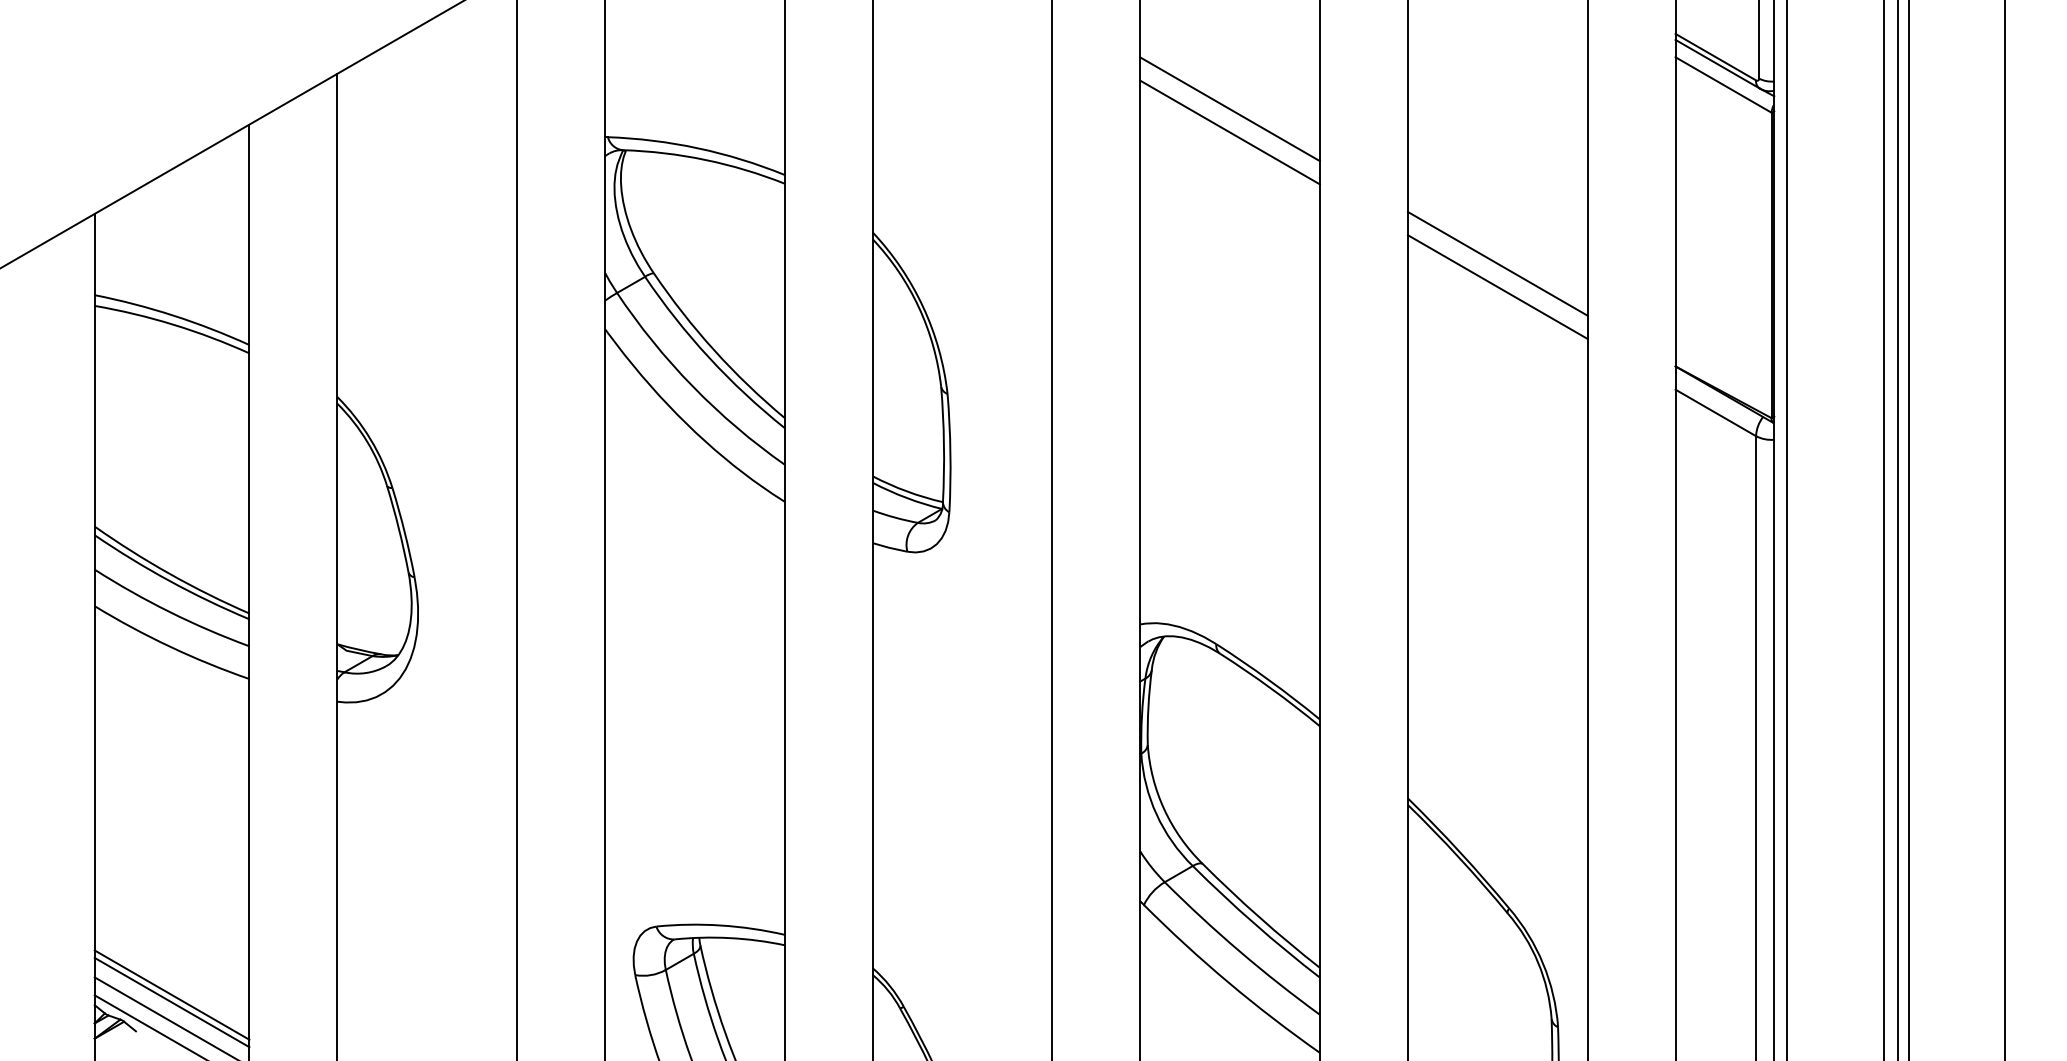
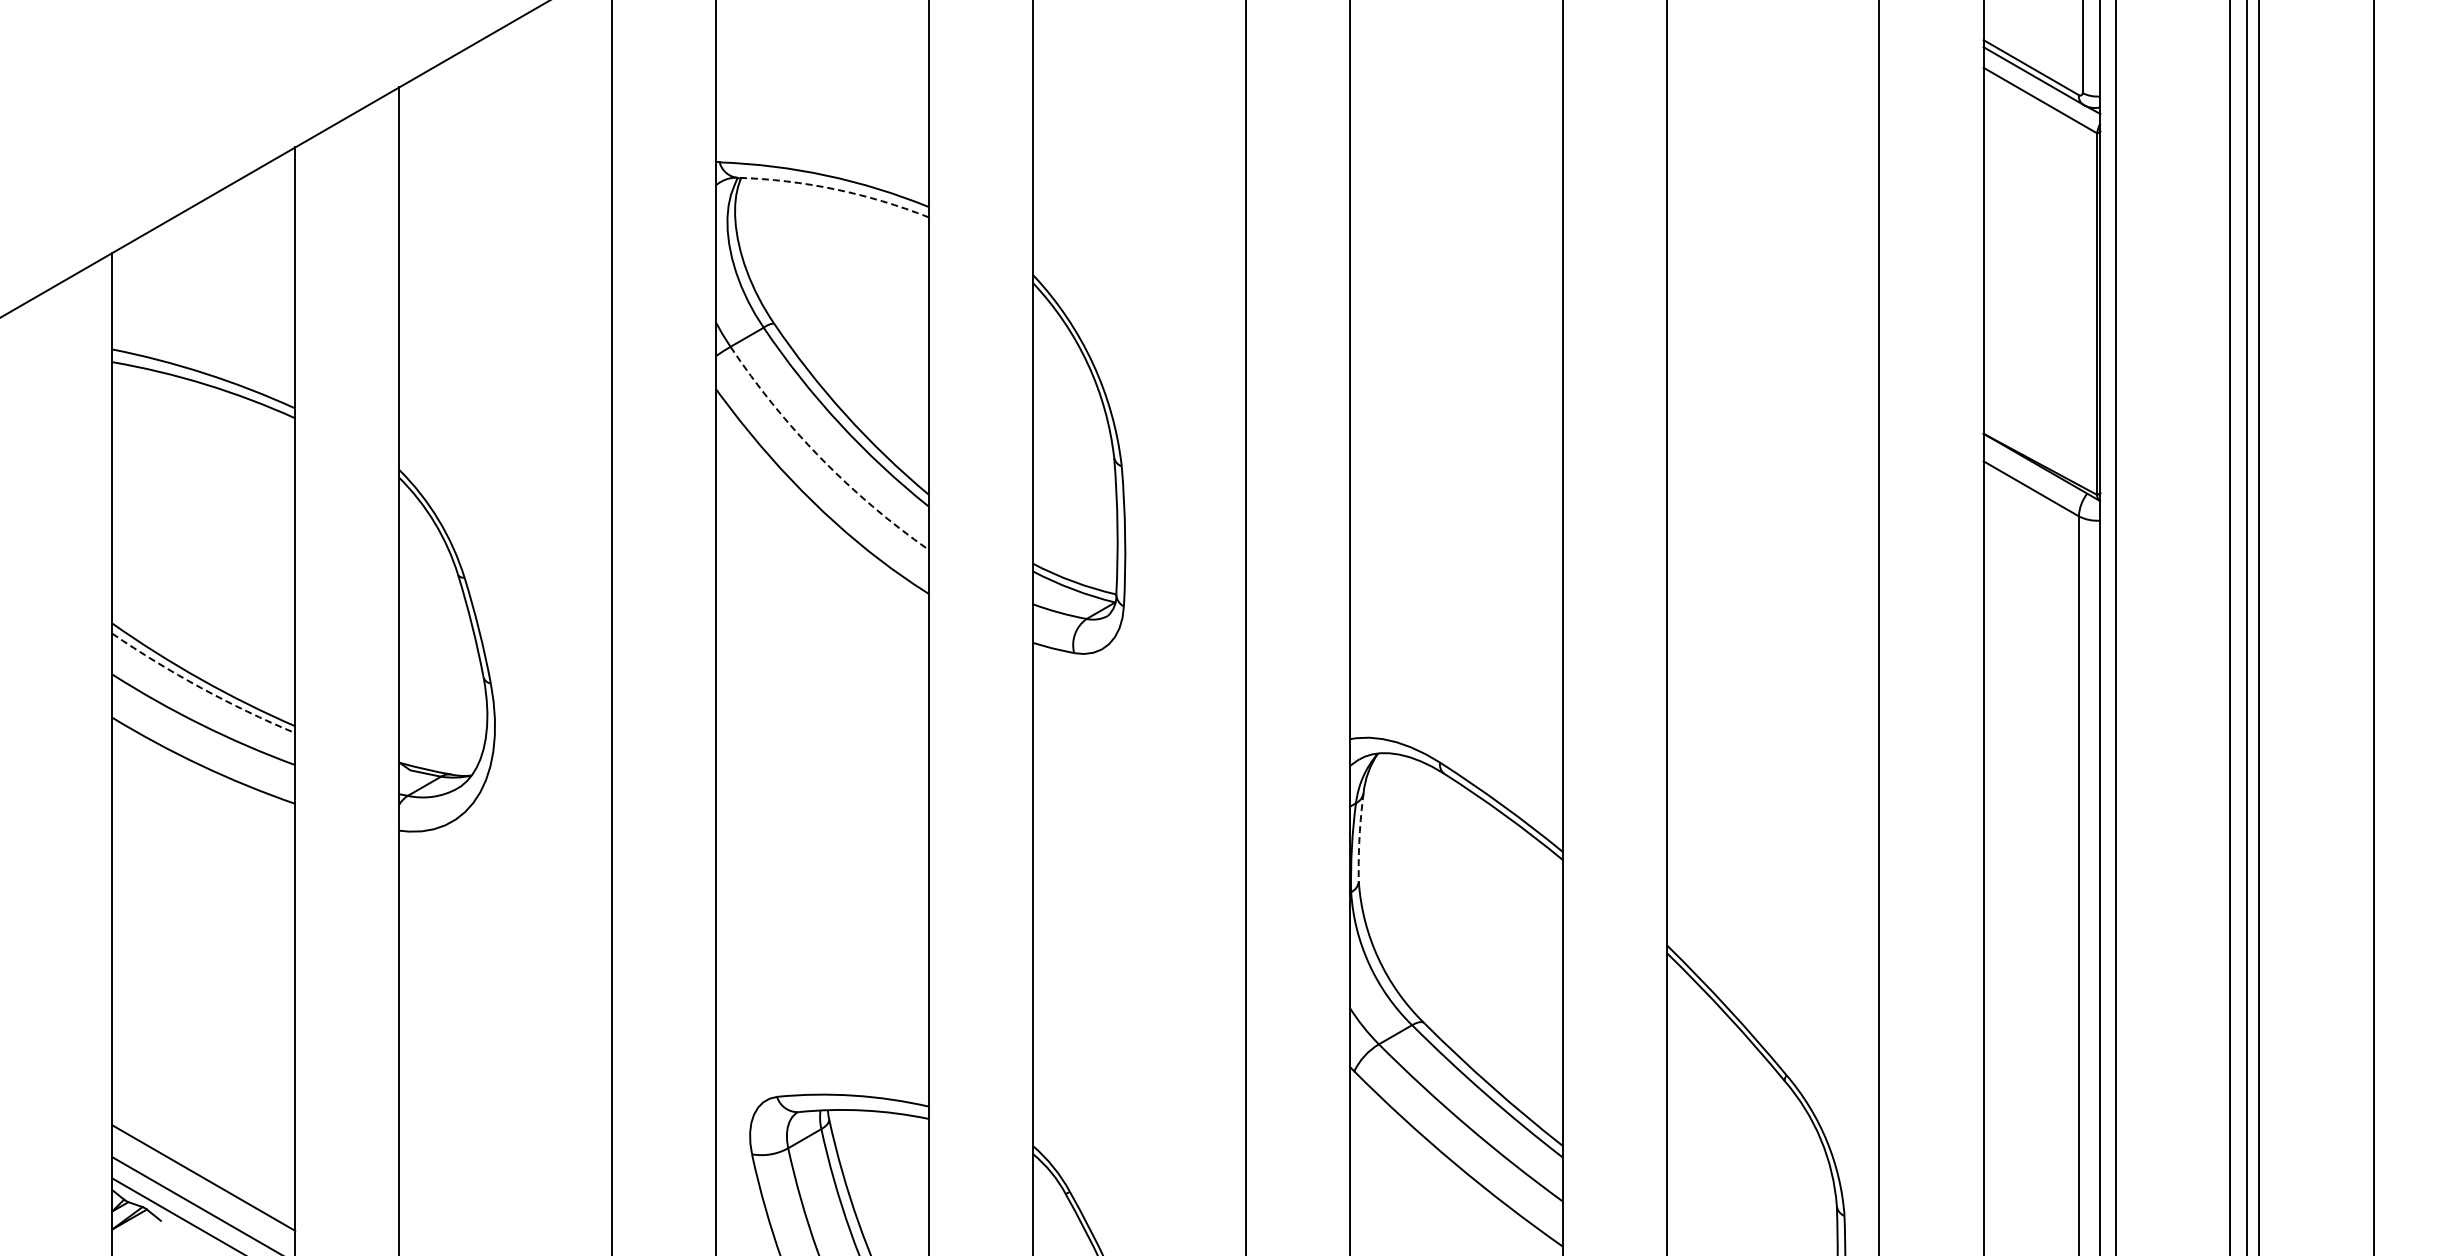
line: (1229, 109) -> (1455, 129), removed
line: (1229, 132) -> (1455, 156), removed
arc: (705, 160) -> (835, 189), solid -> dashed
line: (1497, 263) -> (1772, 311), removed
line: (1497, 286) -> (1772, 339), removed
arc: (693, 386) -> (820, 457), solid -> dashed
arc: (170, 580) -> (201, 687), solid -> dashed
arc: (1148, 707) -> (1359, 837), solid -> dashed
line: (171, 1002) -> (203, 1186), removed

